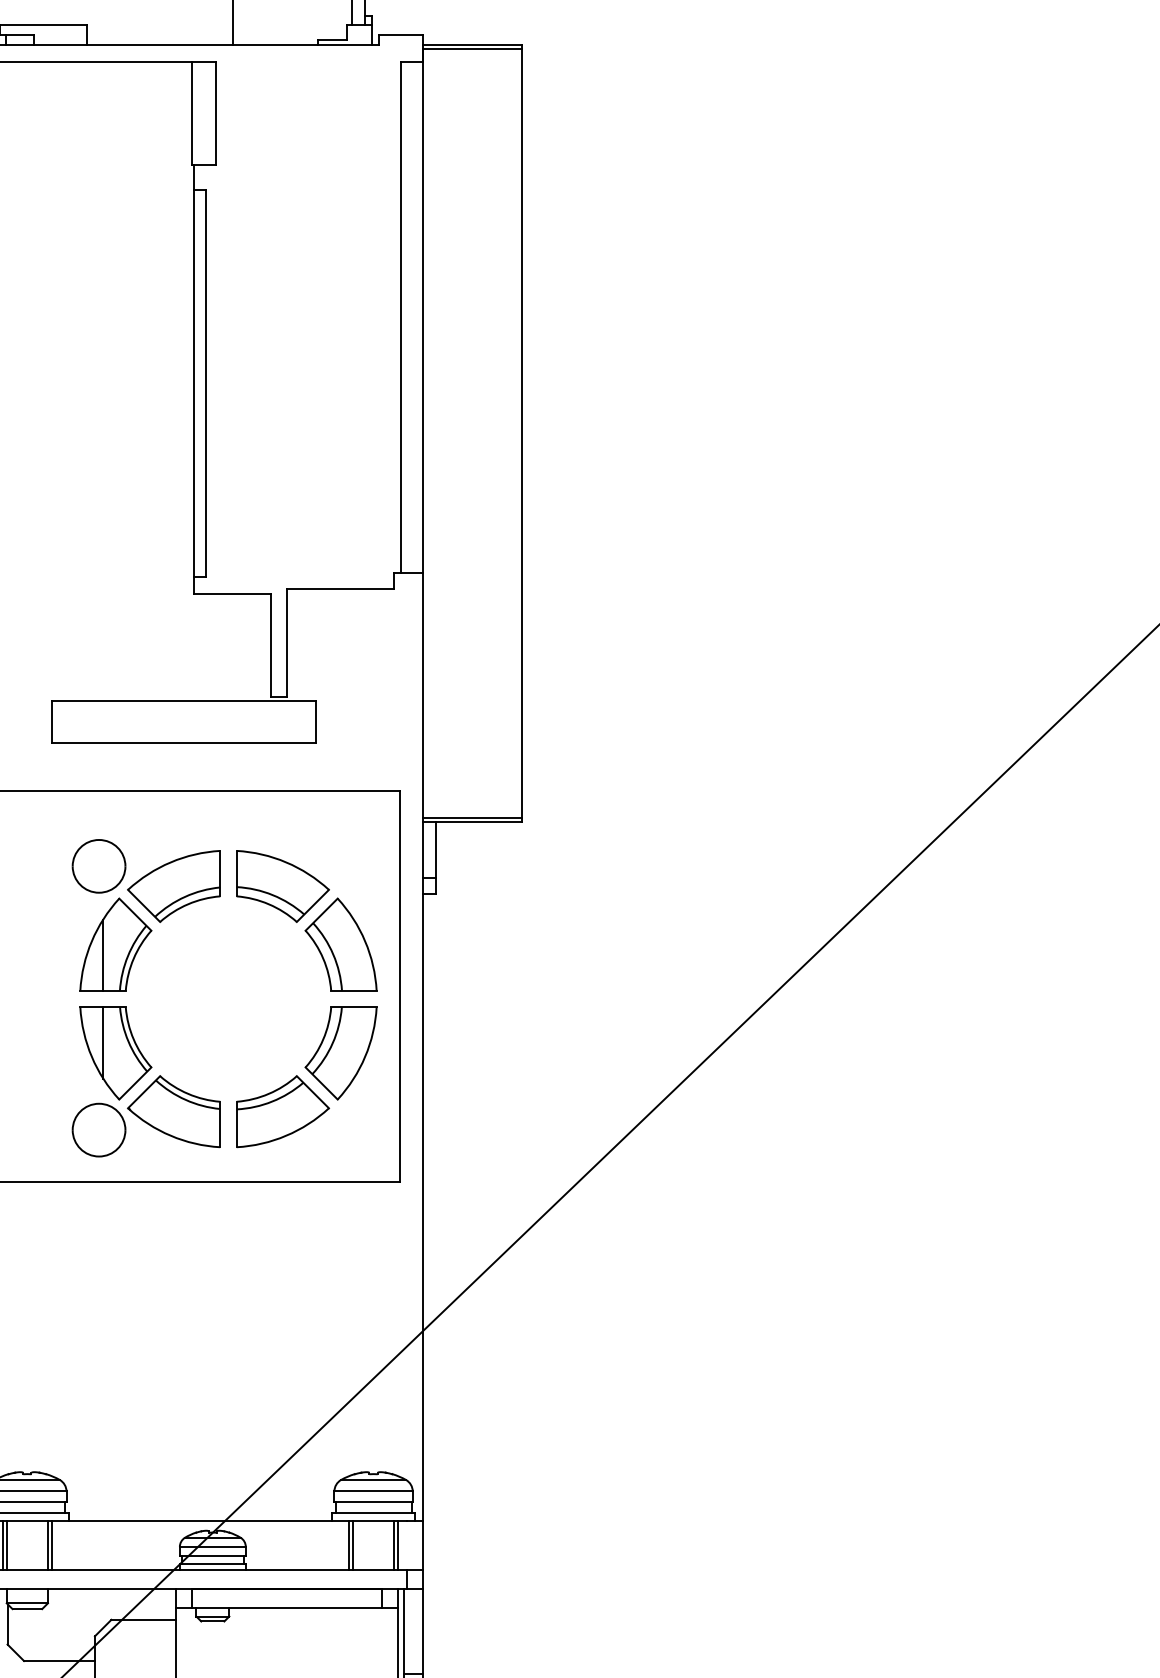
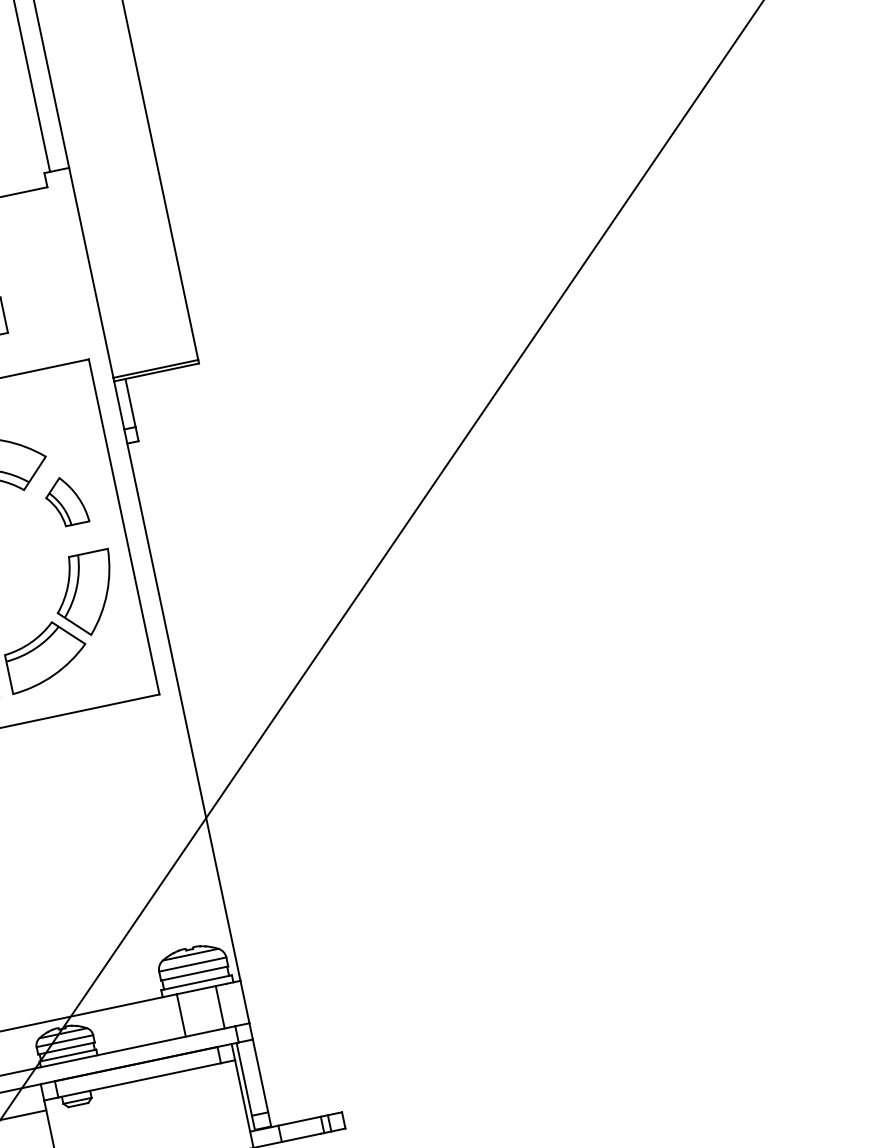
part: (340, 944) -> (65, 501), size x0.6
line: (352, 1545) -> (184, 1014), removed
line: (398, 1545) -> (223, 1006), removed

